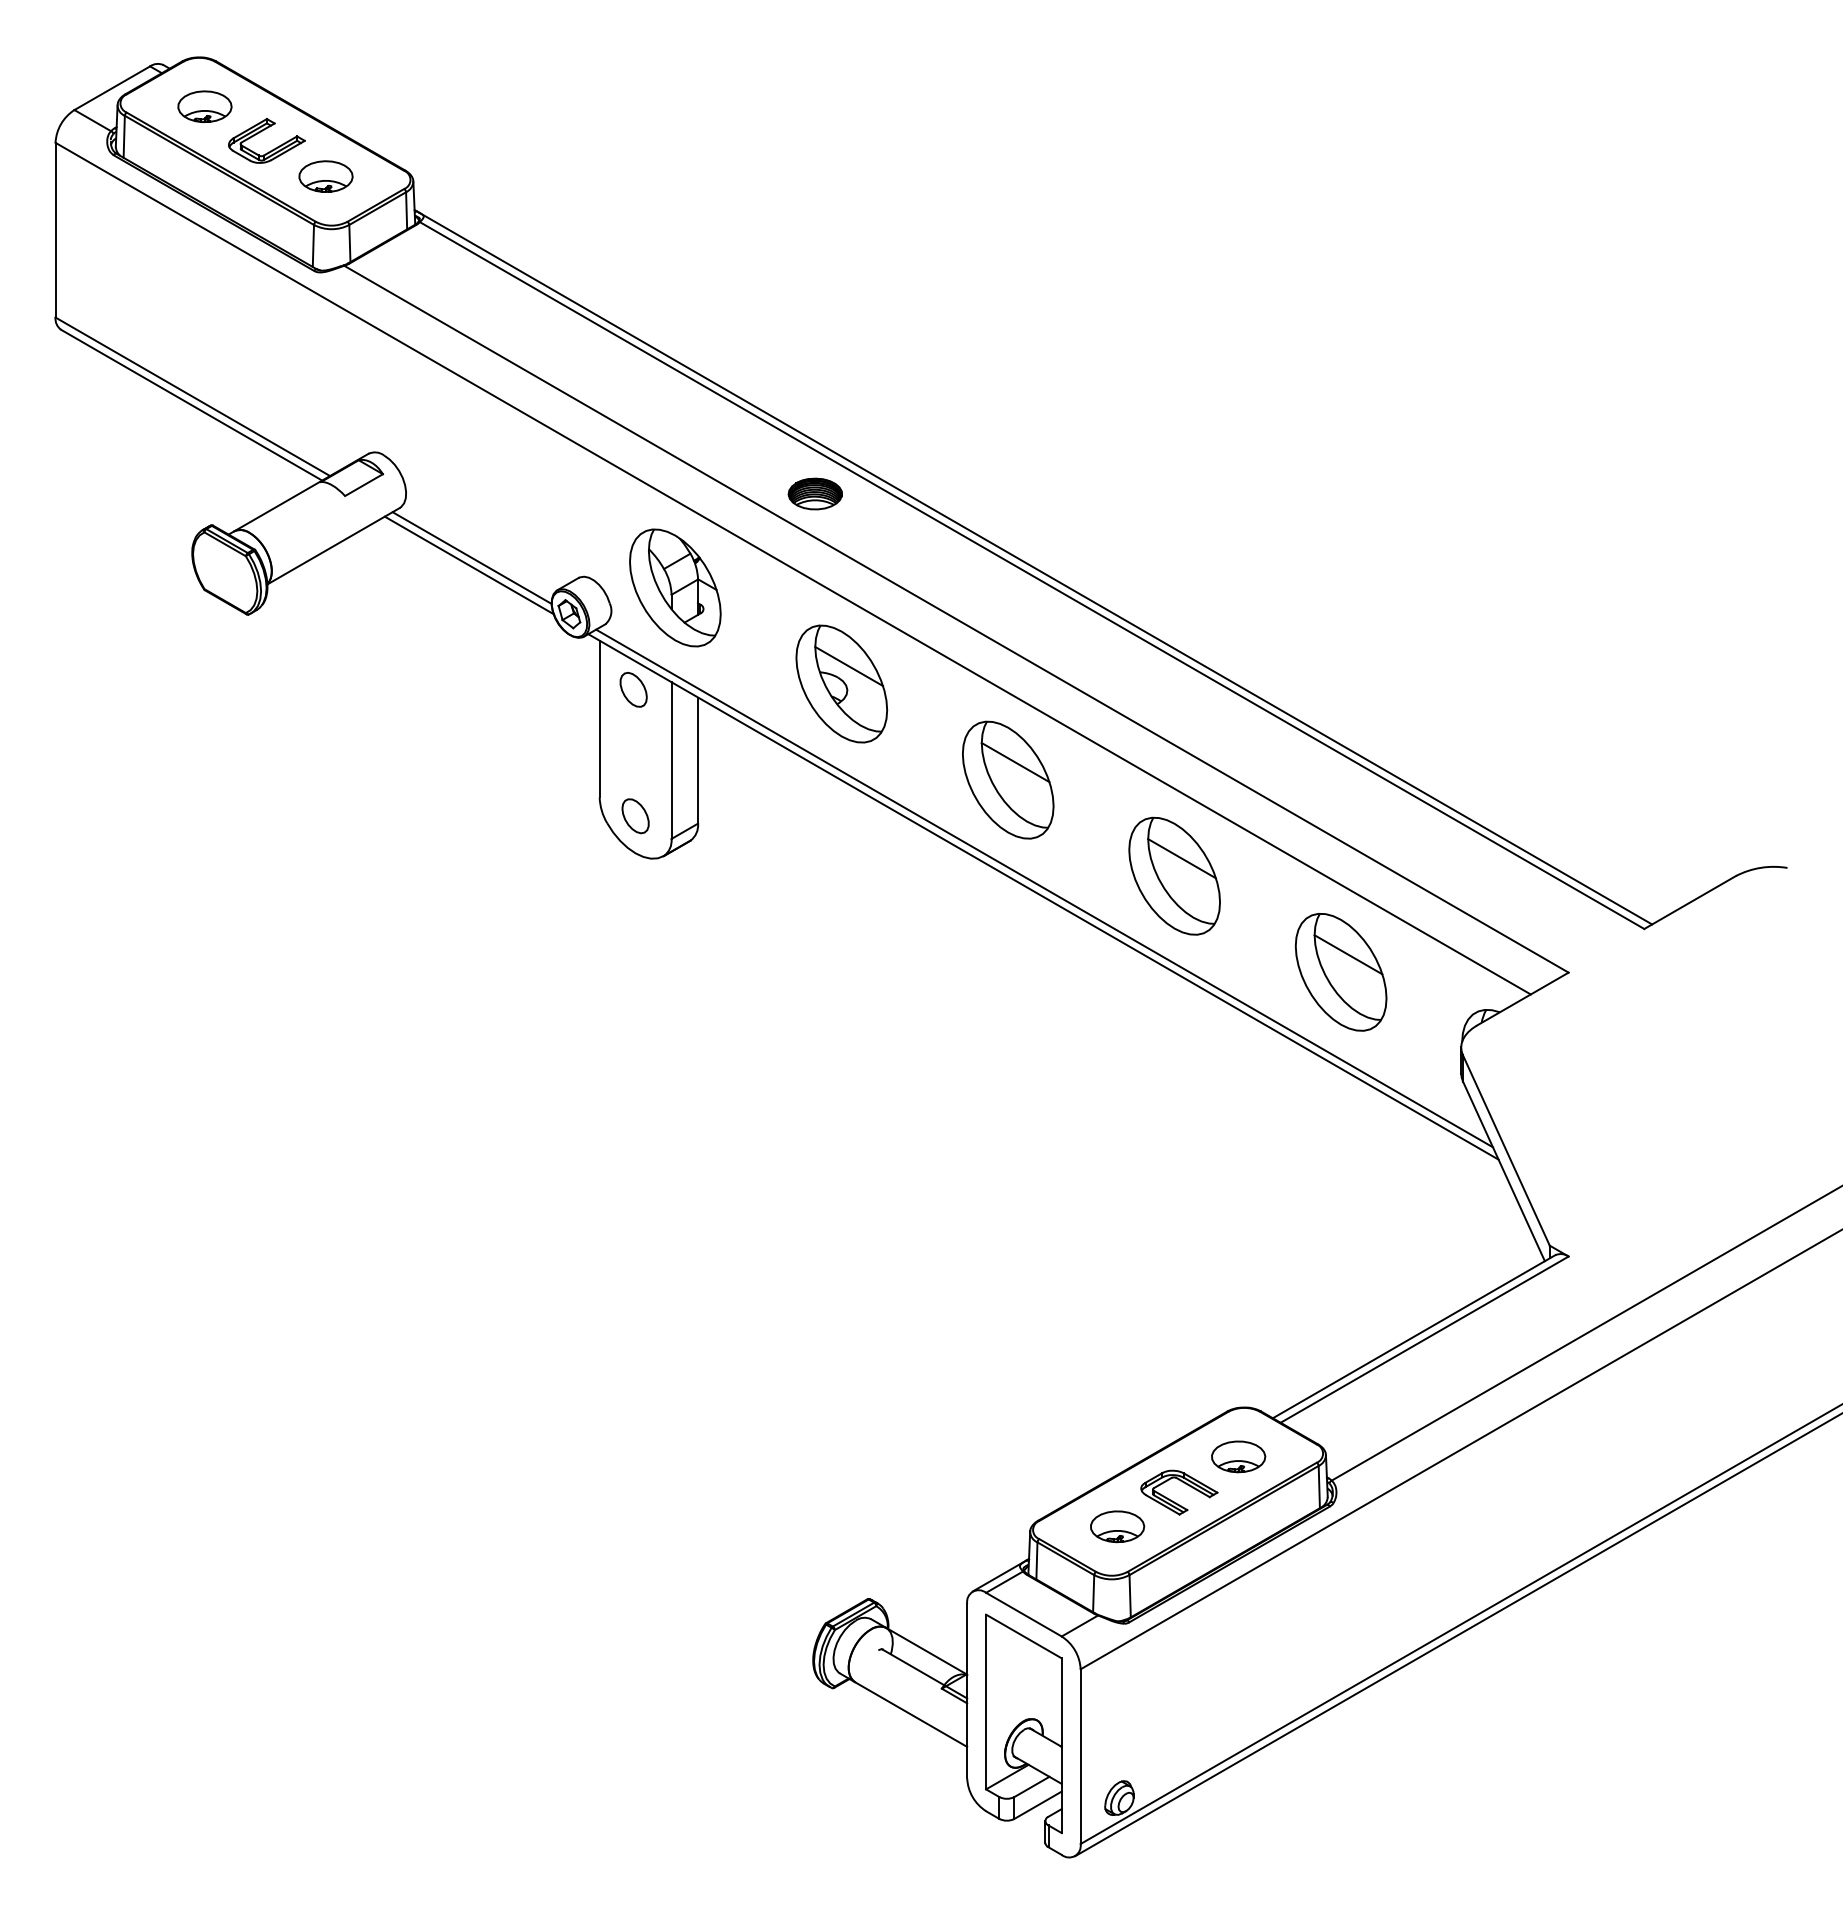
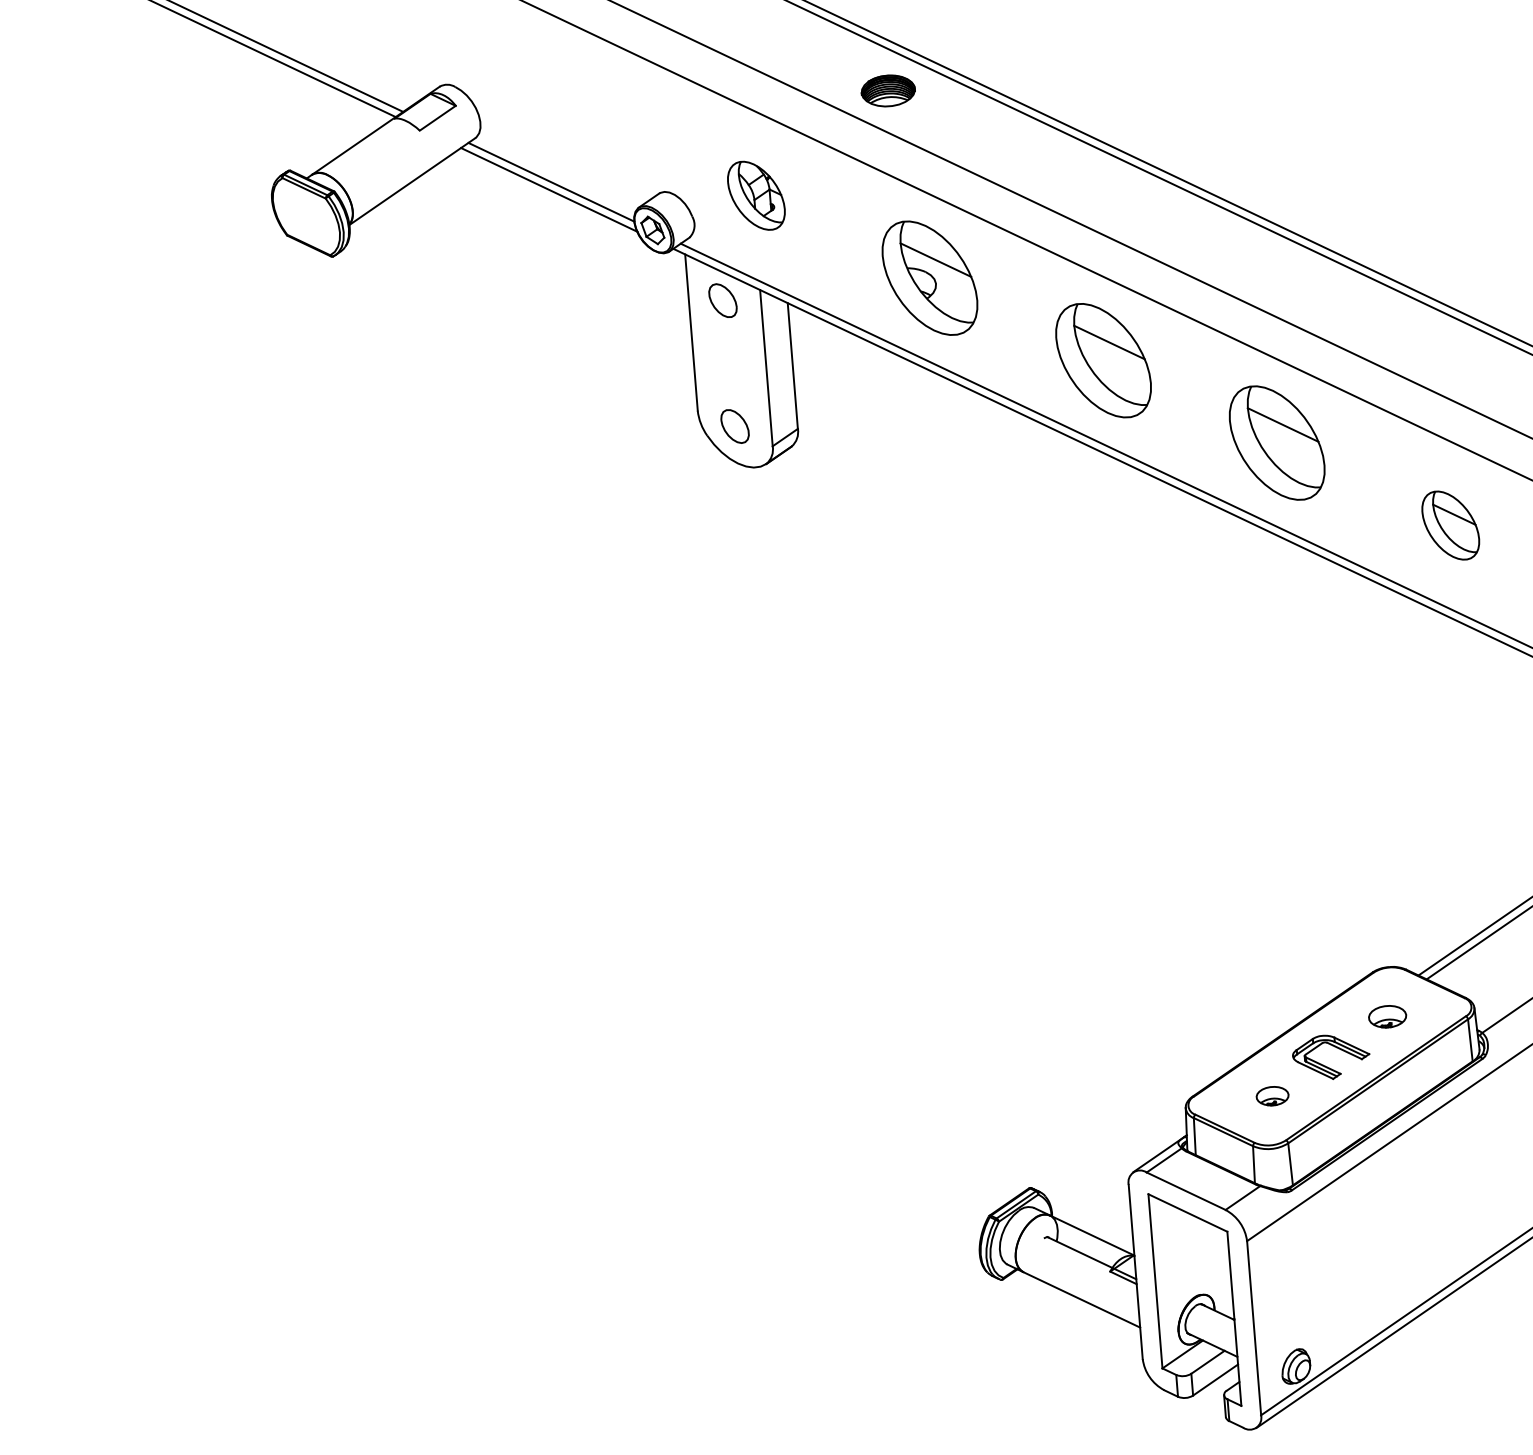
part: (675, 587) -> (756, 195), size x0.6
part: (1340, 972) -> (1450, 525), size x0.6
part: (1238, 1456) -> (1387, 1016), size x0.7
part: (1117, 1526) -> (1272, 1095), size x0.6

